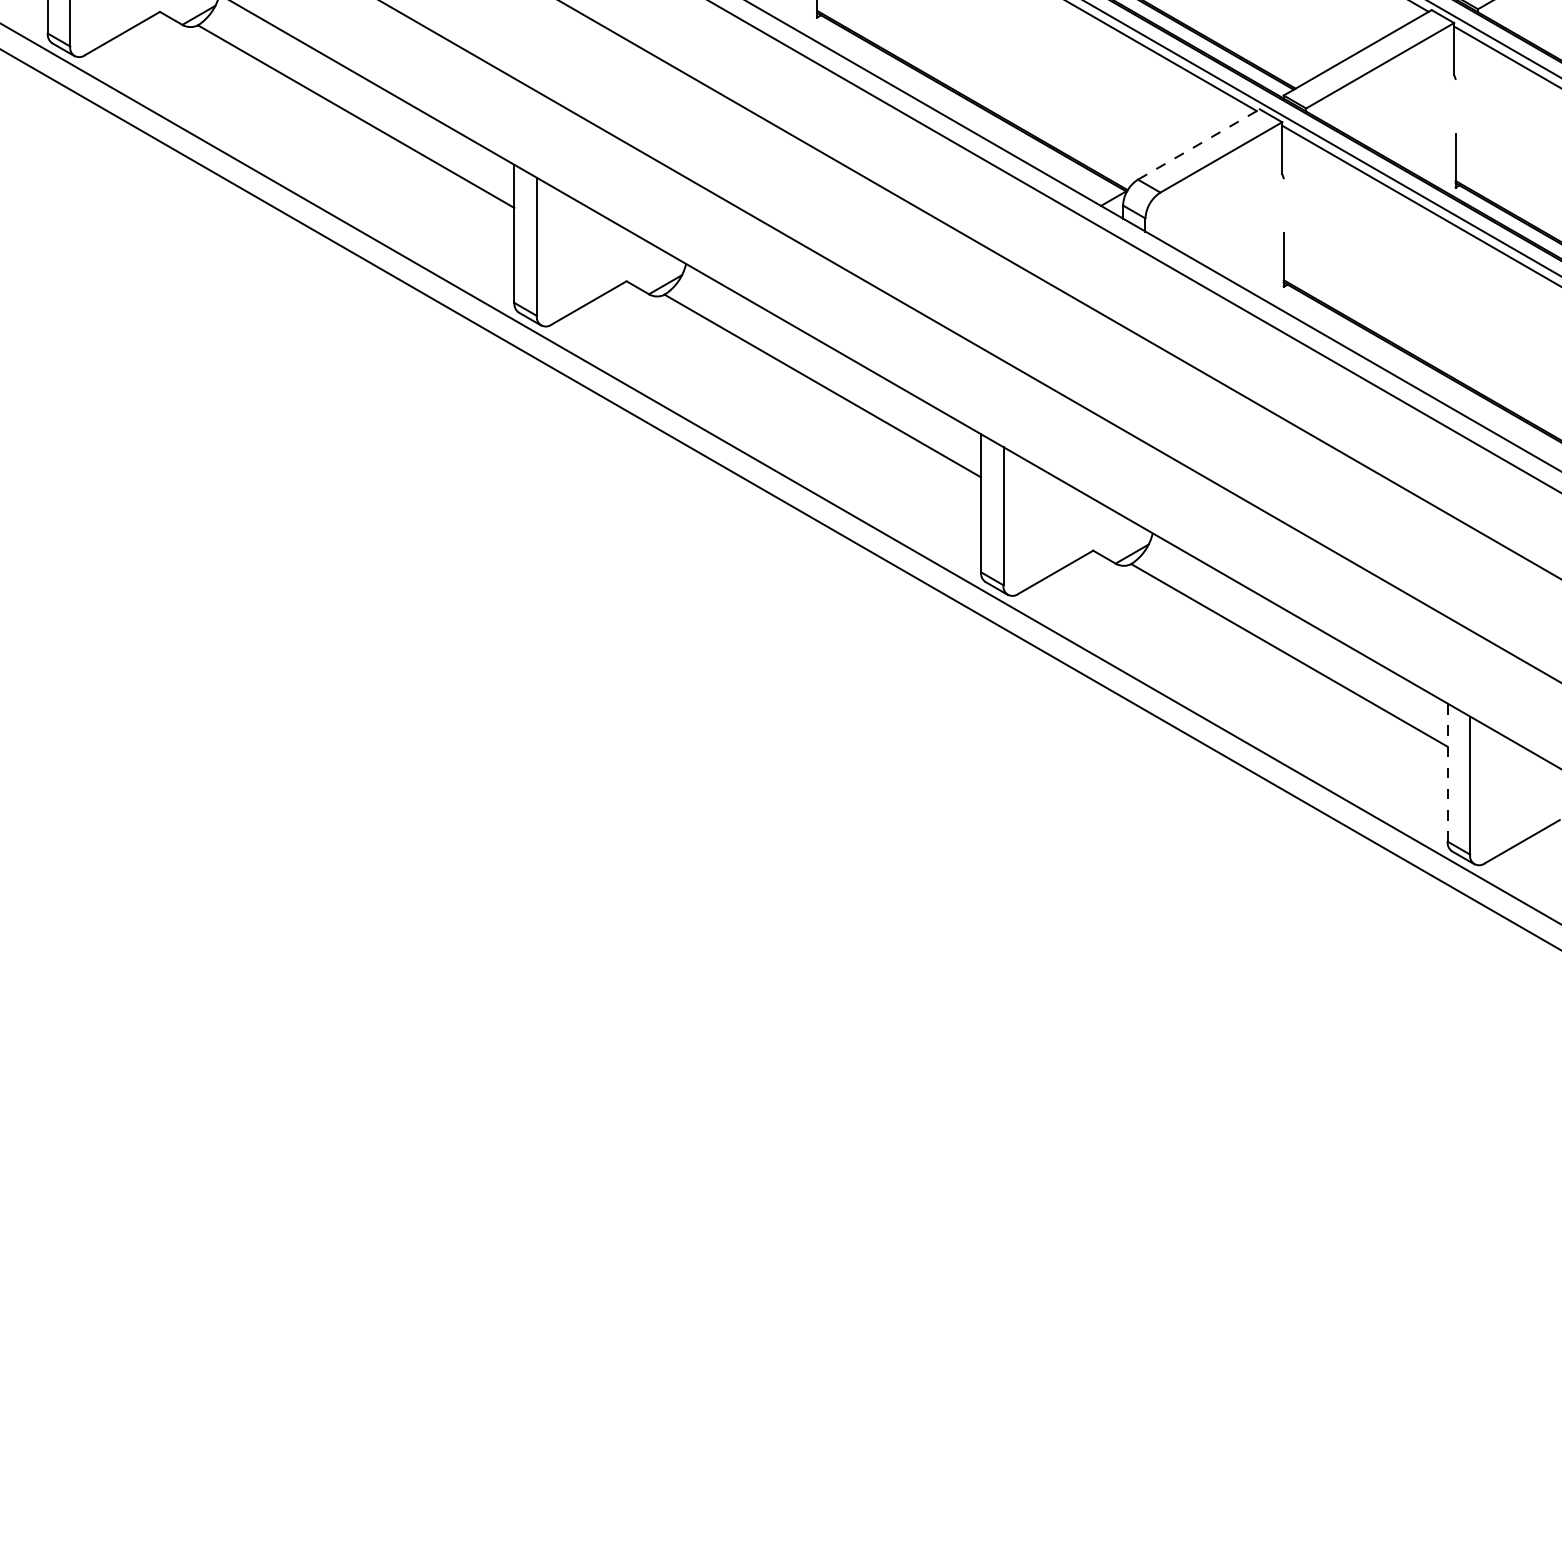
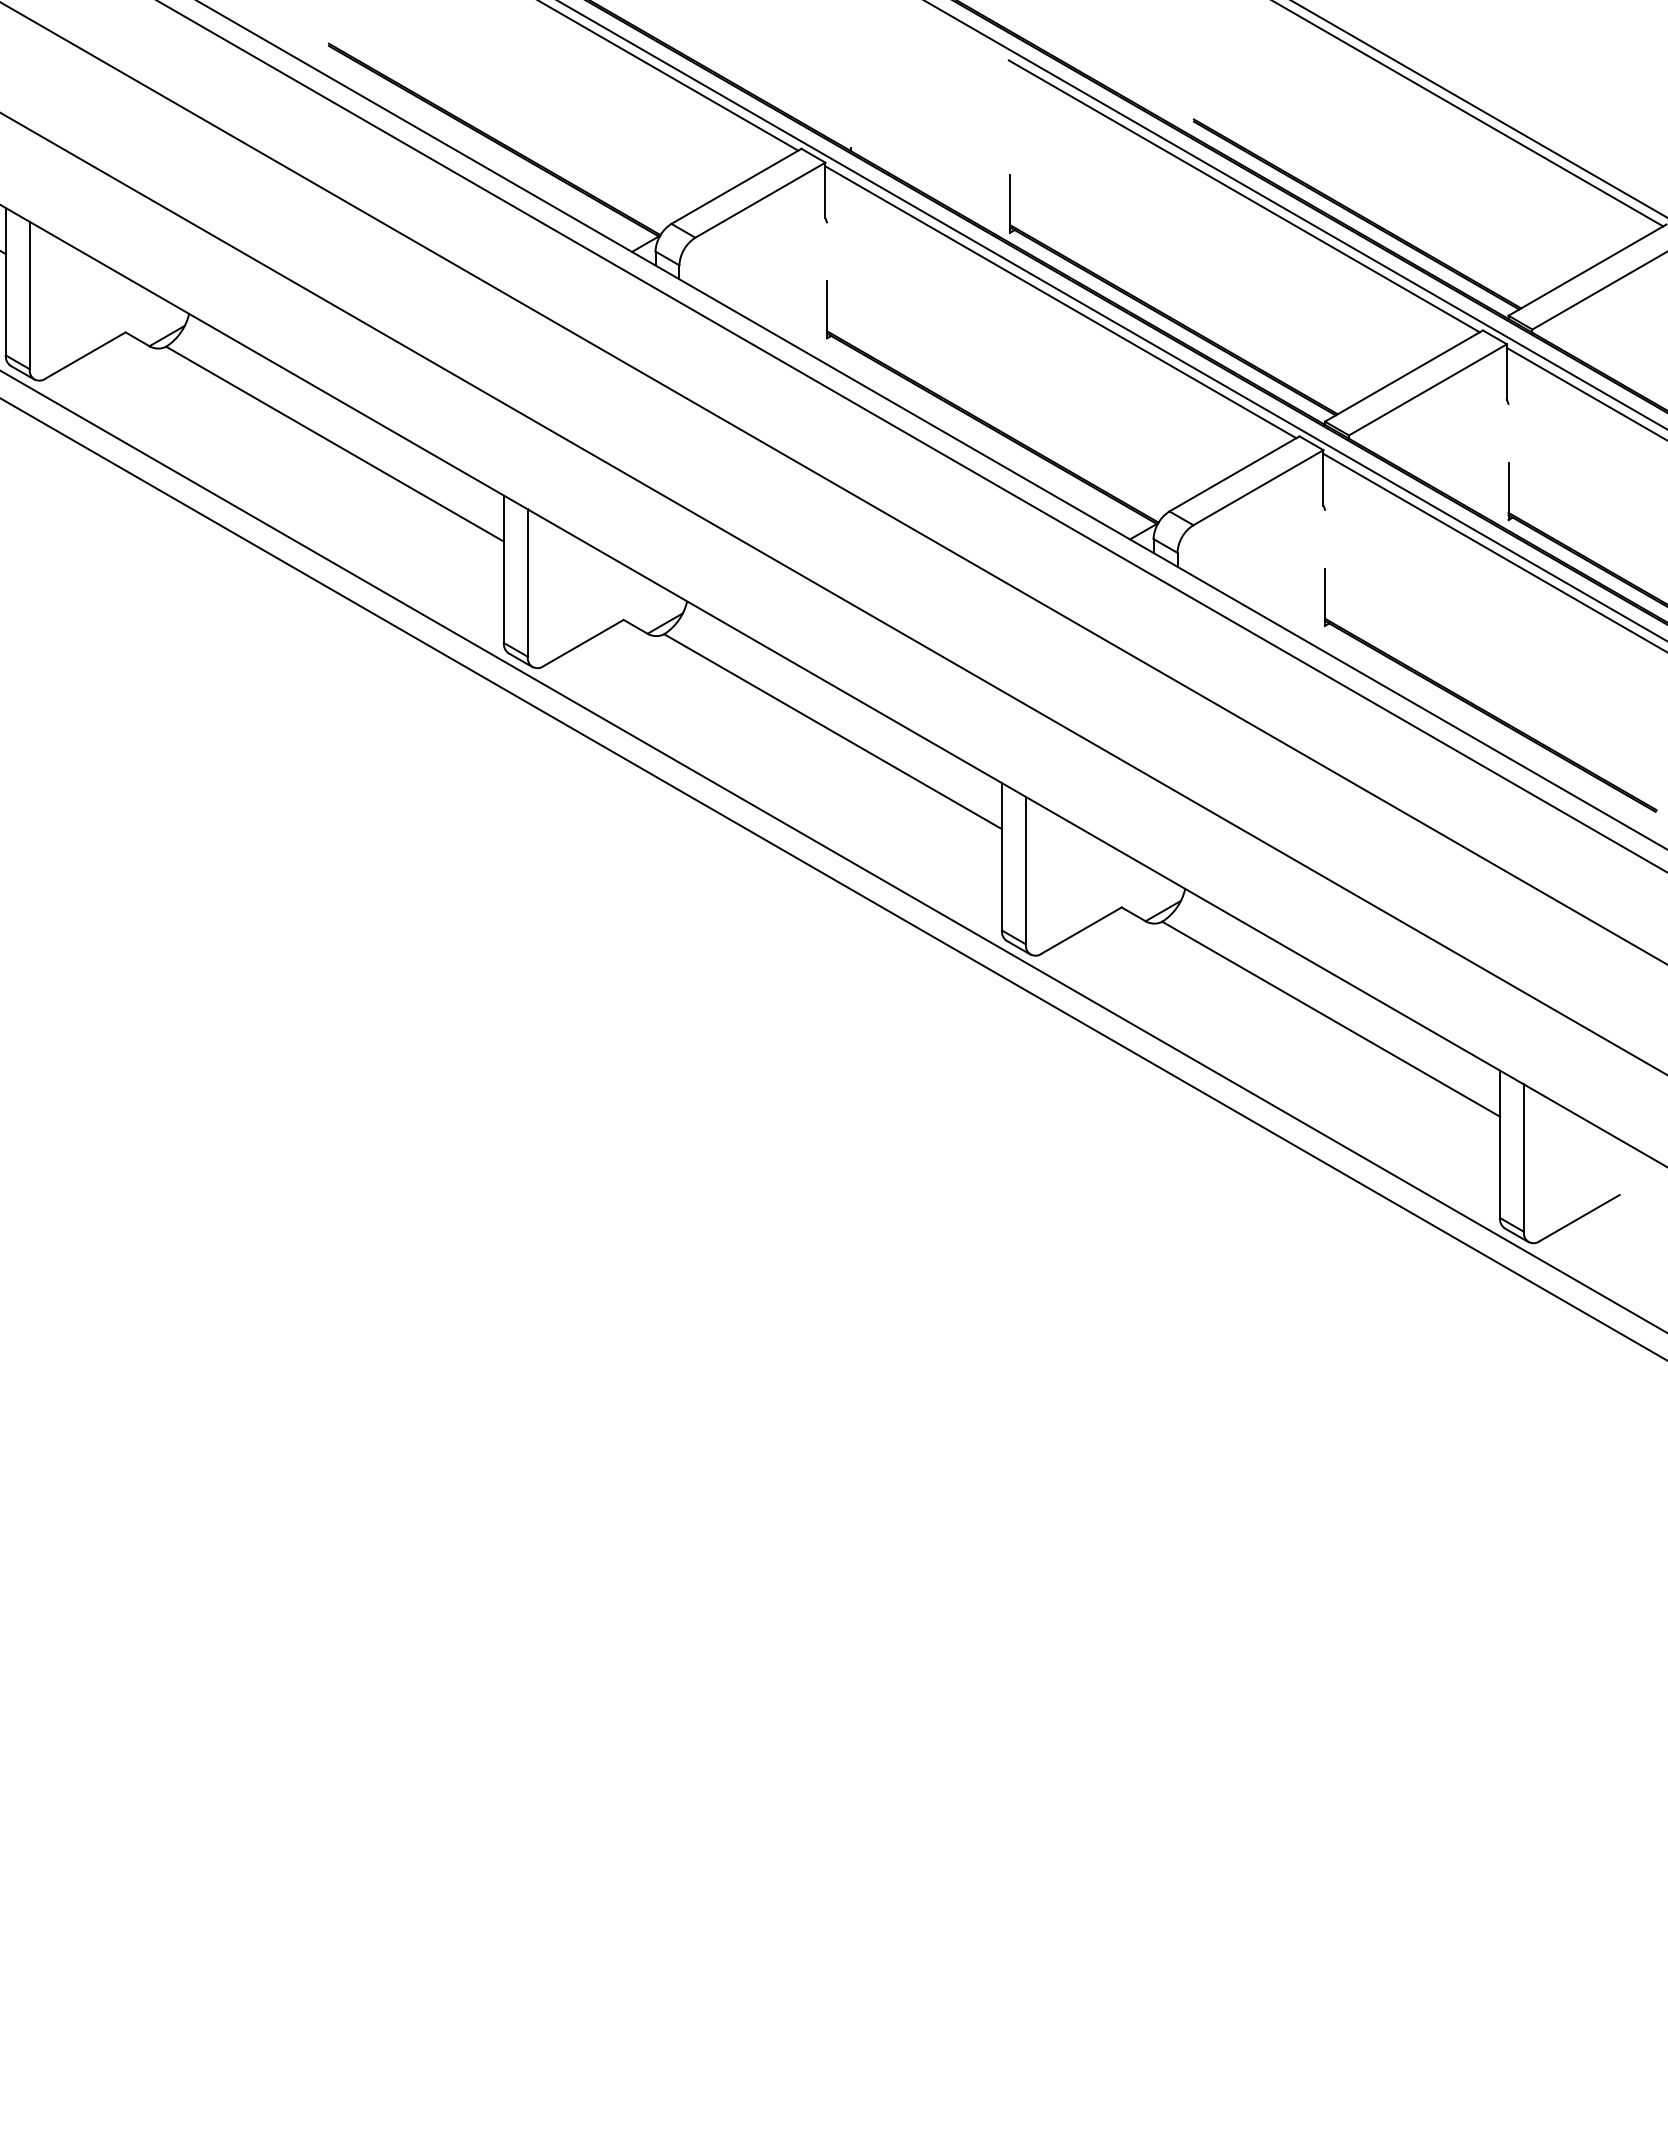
line: (1198, 144) -> (1234, 473), dashed -> solid
line: (1448, 772) -> (1500, 1144), dashed -> solid

